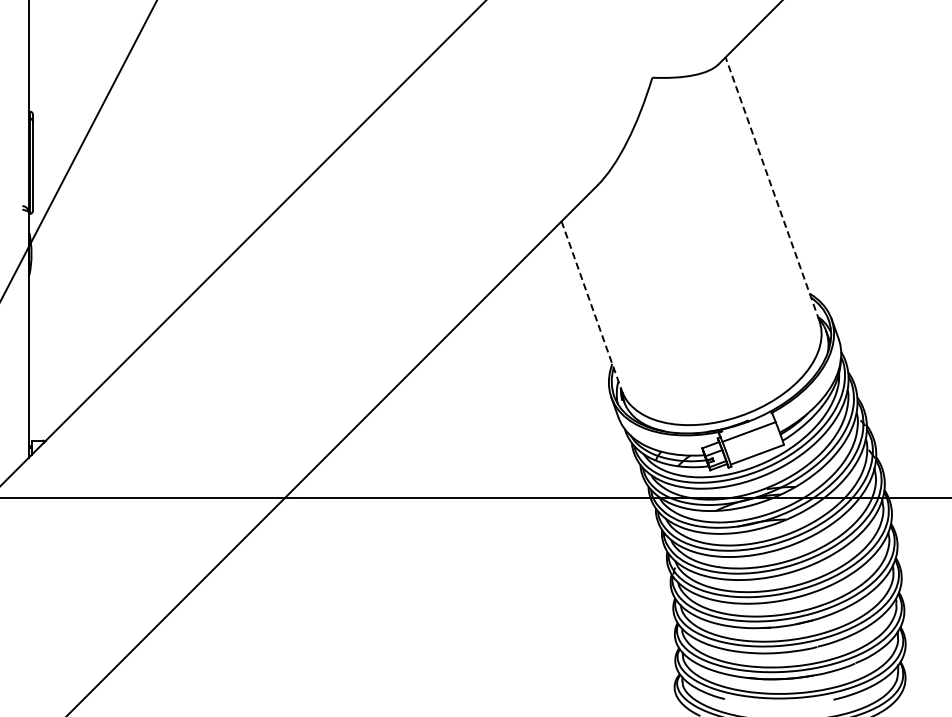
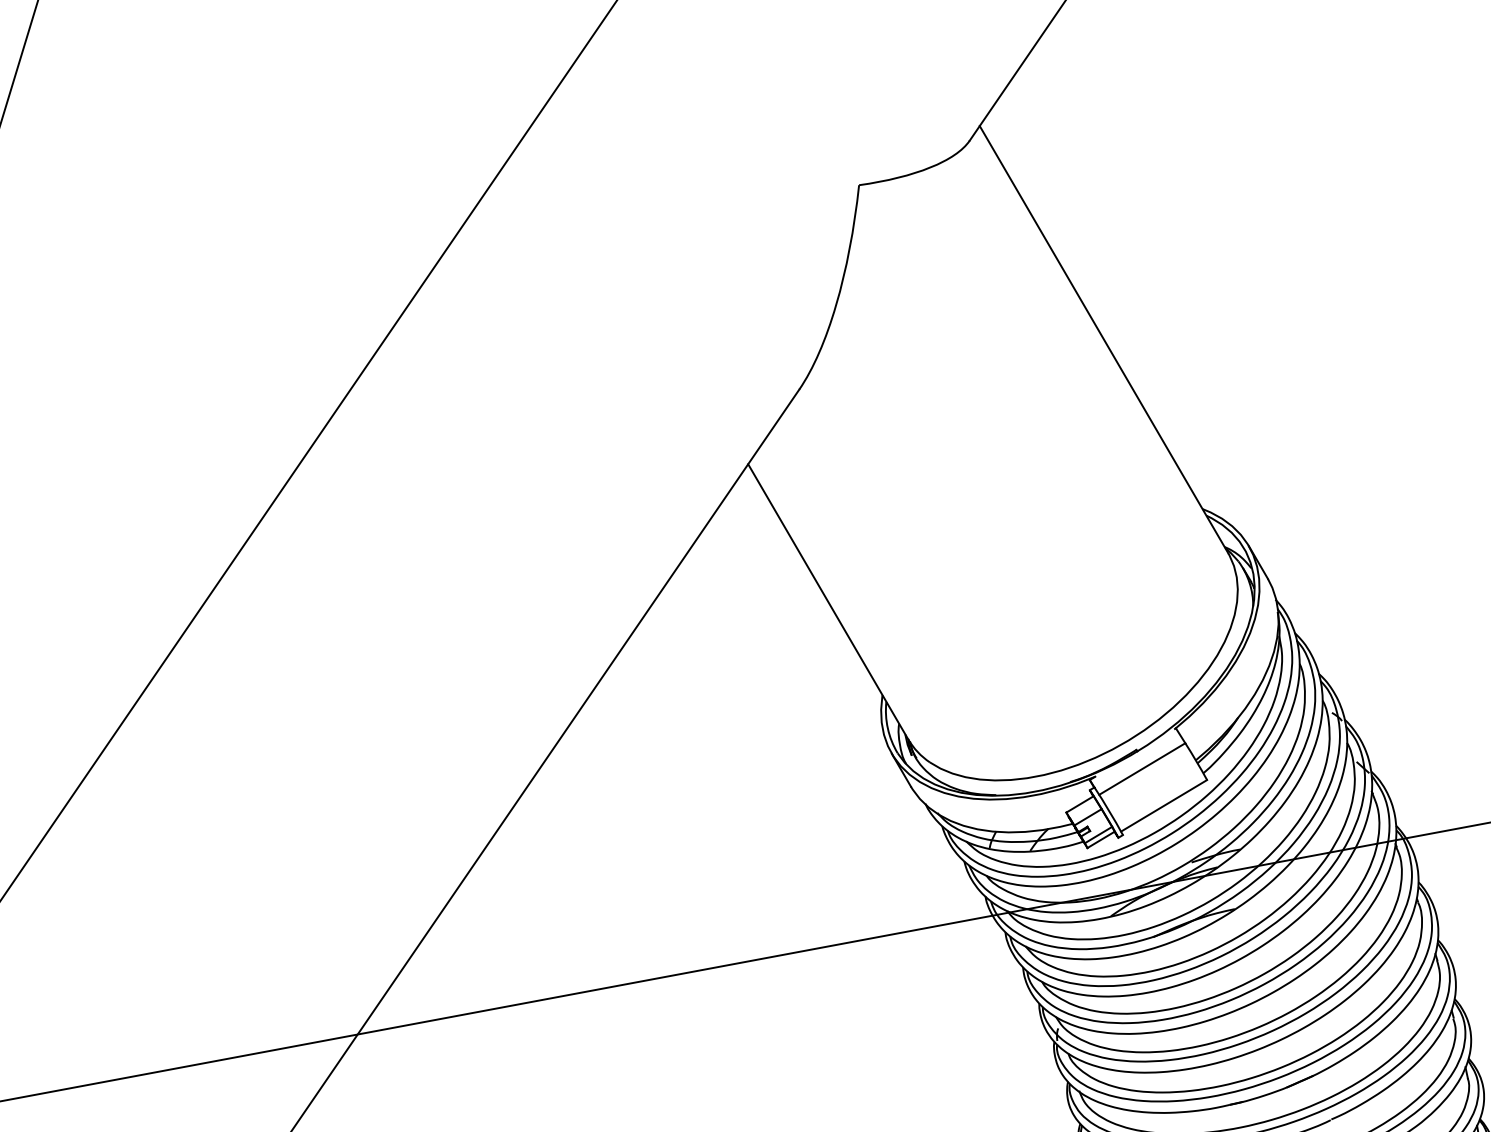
line: (772, 189) -> (1104, 340), dashed -> solid
line: (591, 306) -> (827, 602), dashed -> solid

